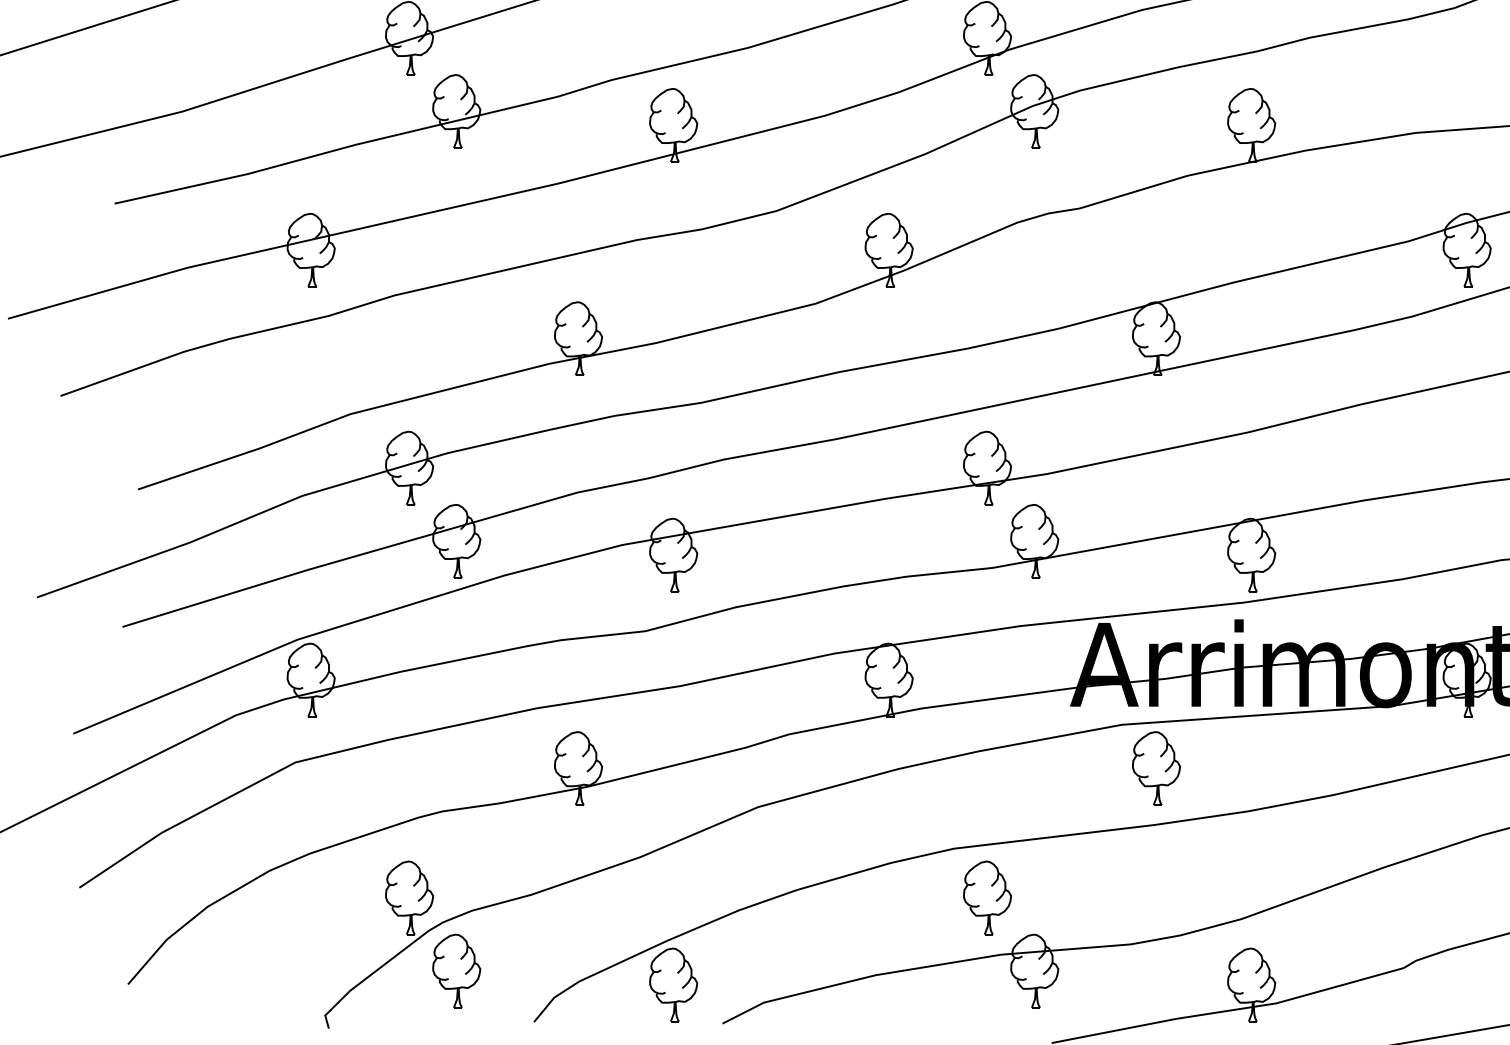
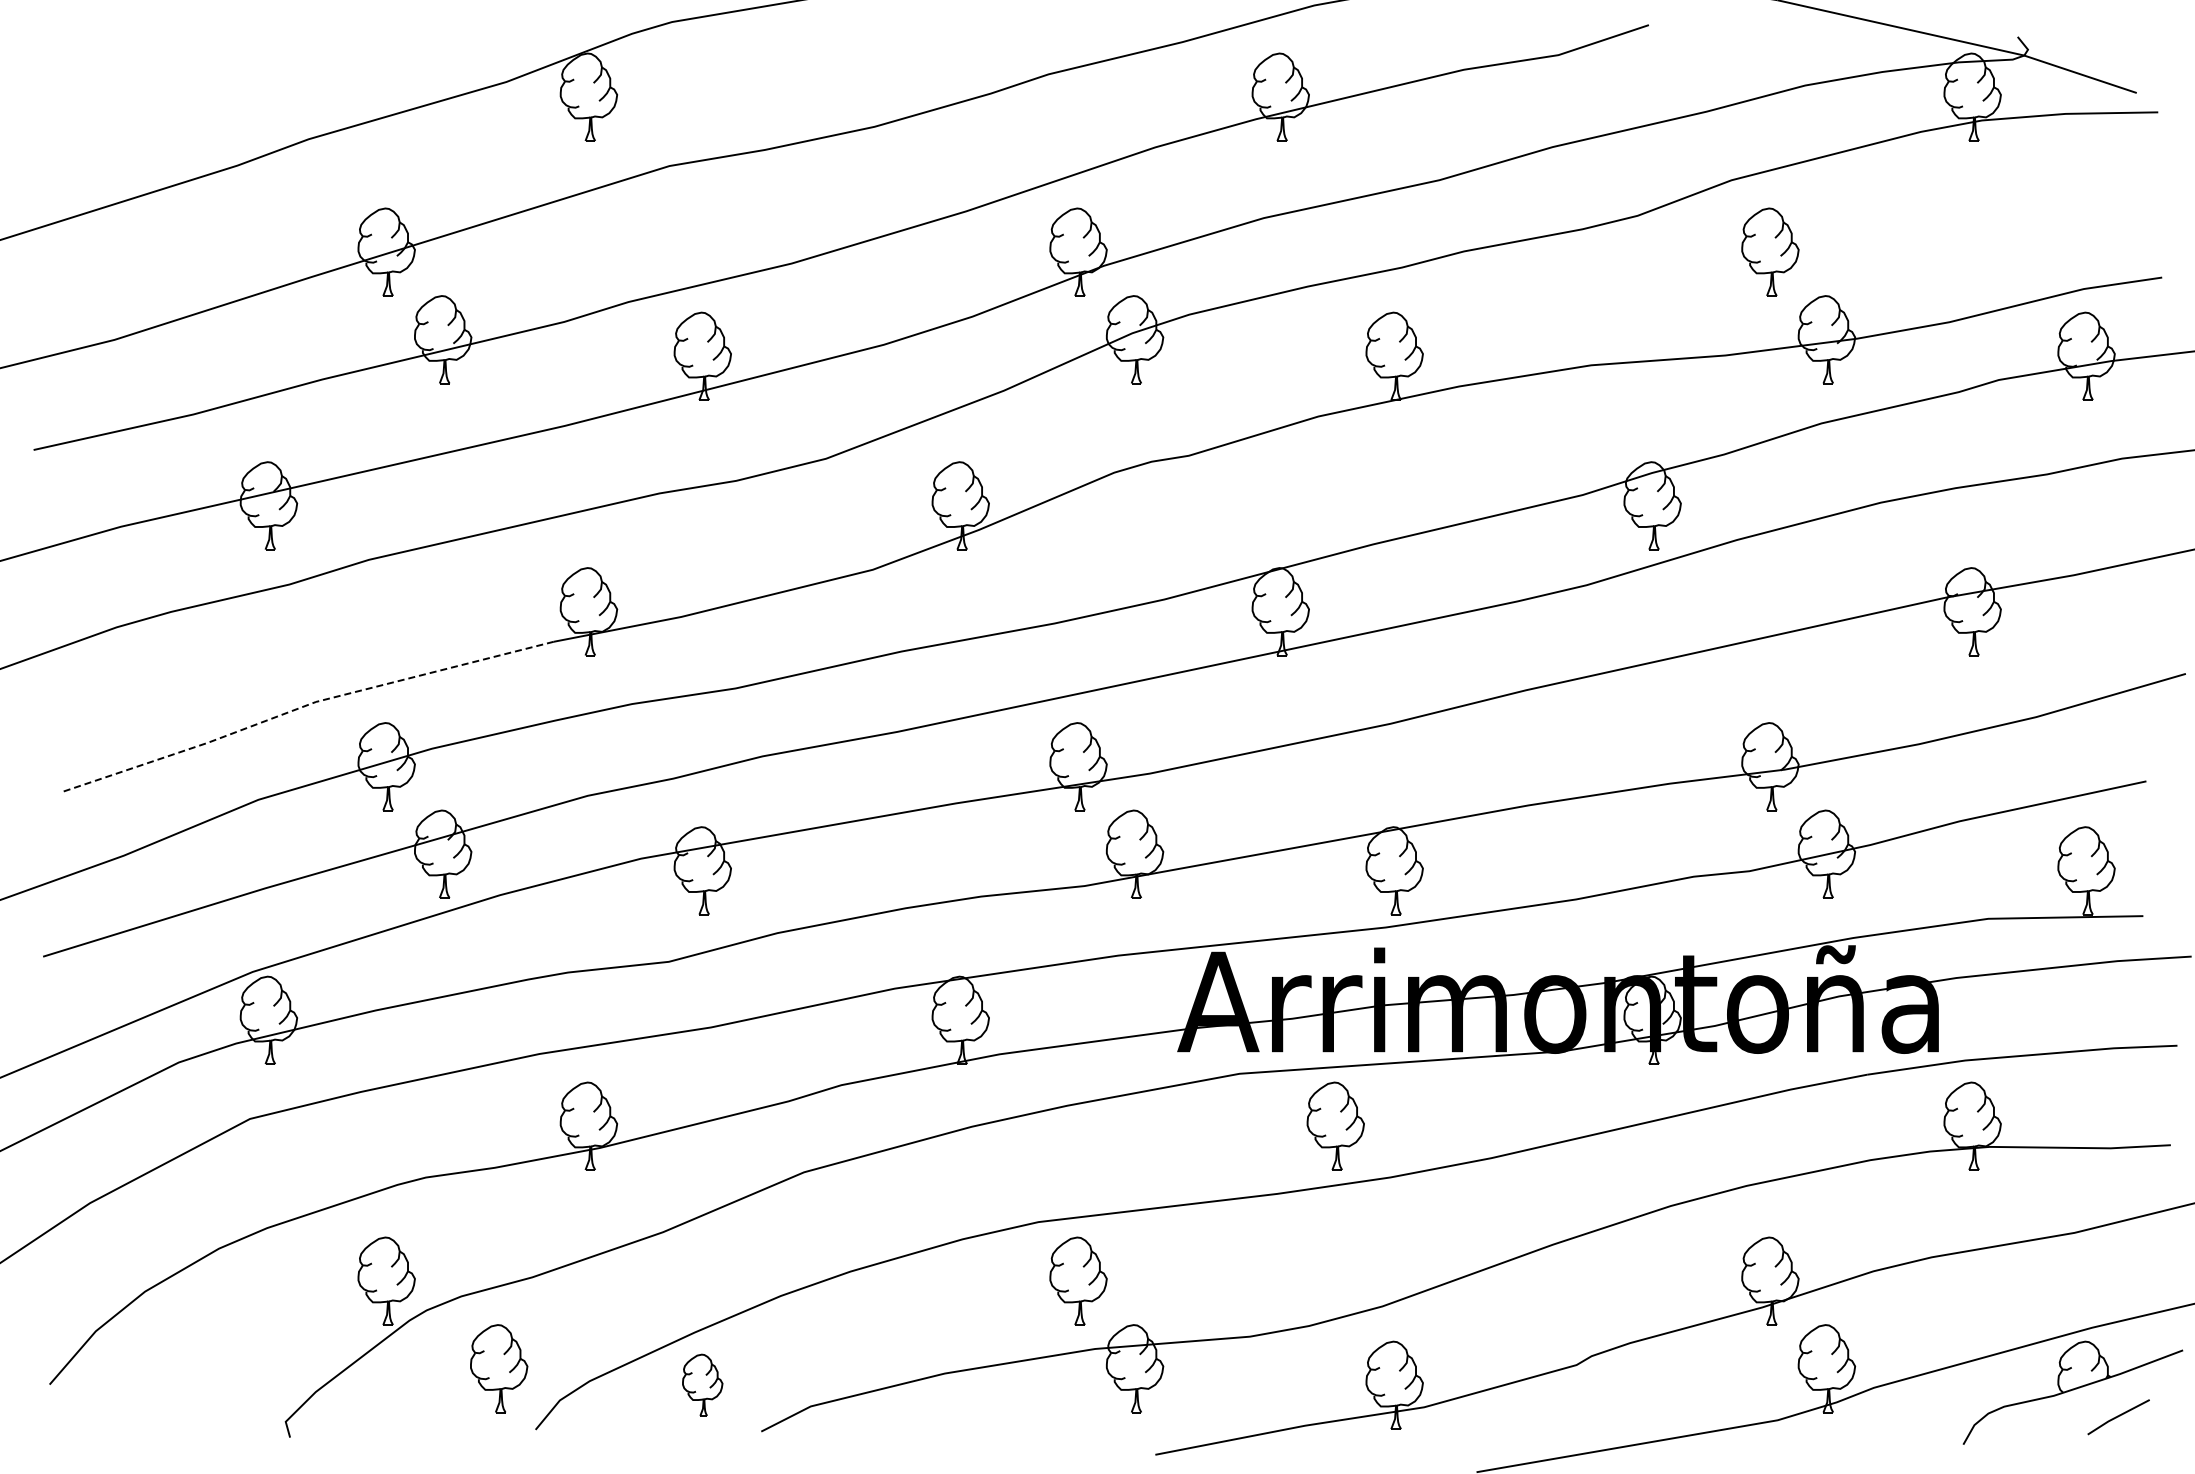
line: (340, 417) -> (304, 706), solid -> dashed
part: (1156, 767) -> (1335, 1125), moved
part: (457, 970) -> (499, 1368), moved
part: (673, 984) -> (702, 1384), size x0.7

